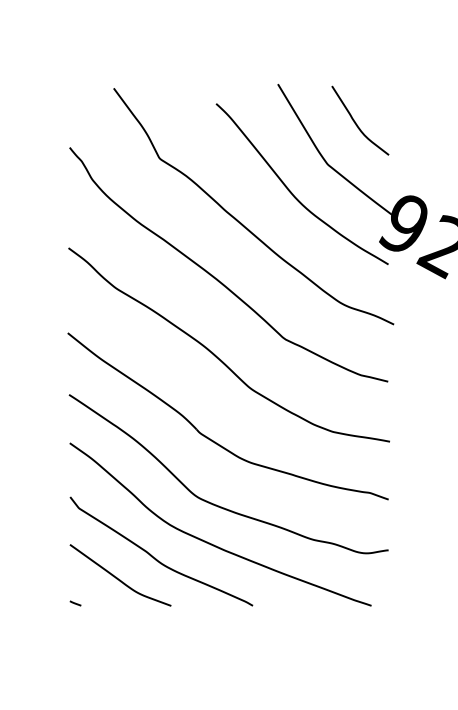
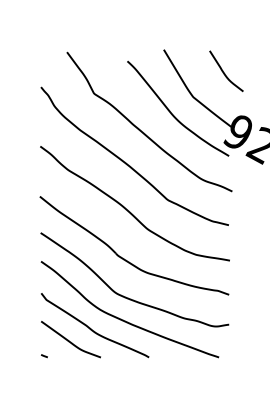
curve: (356, 122) -> (224, 72), moved

